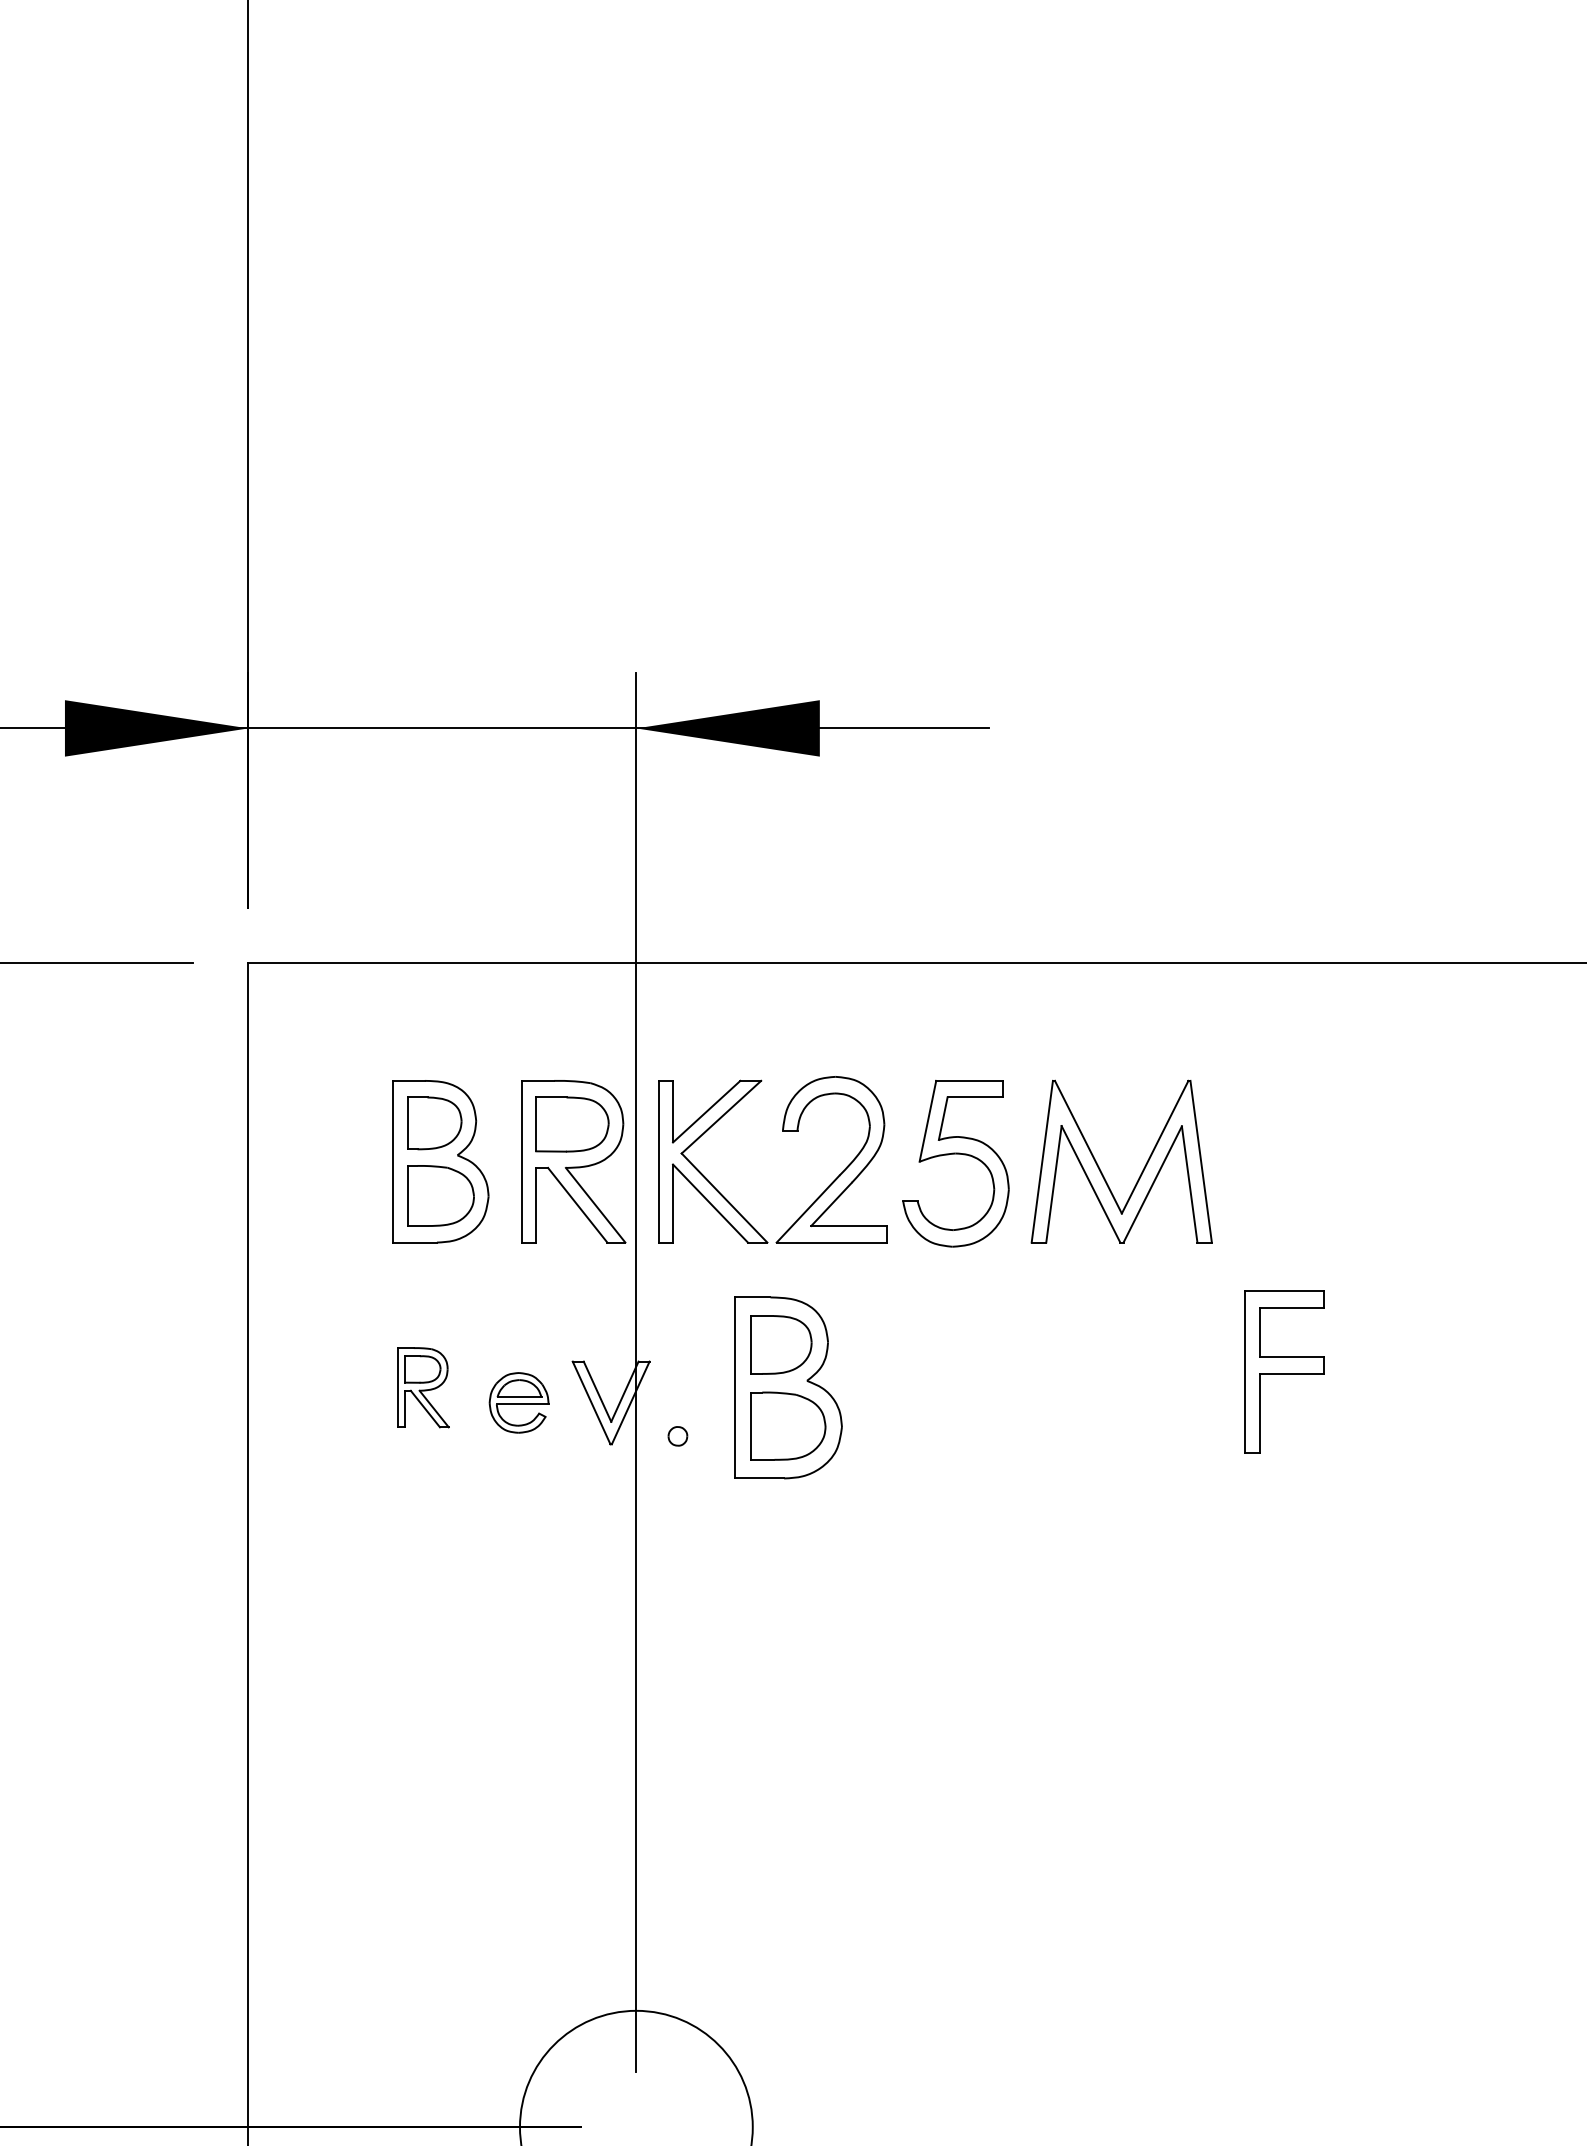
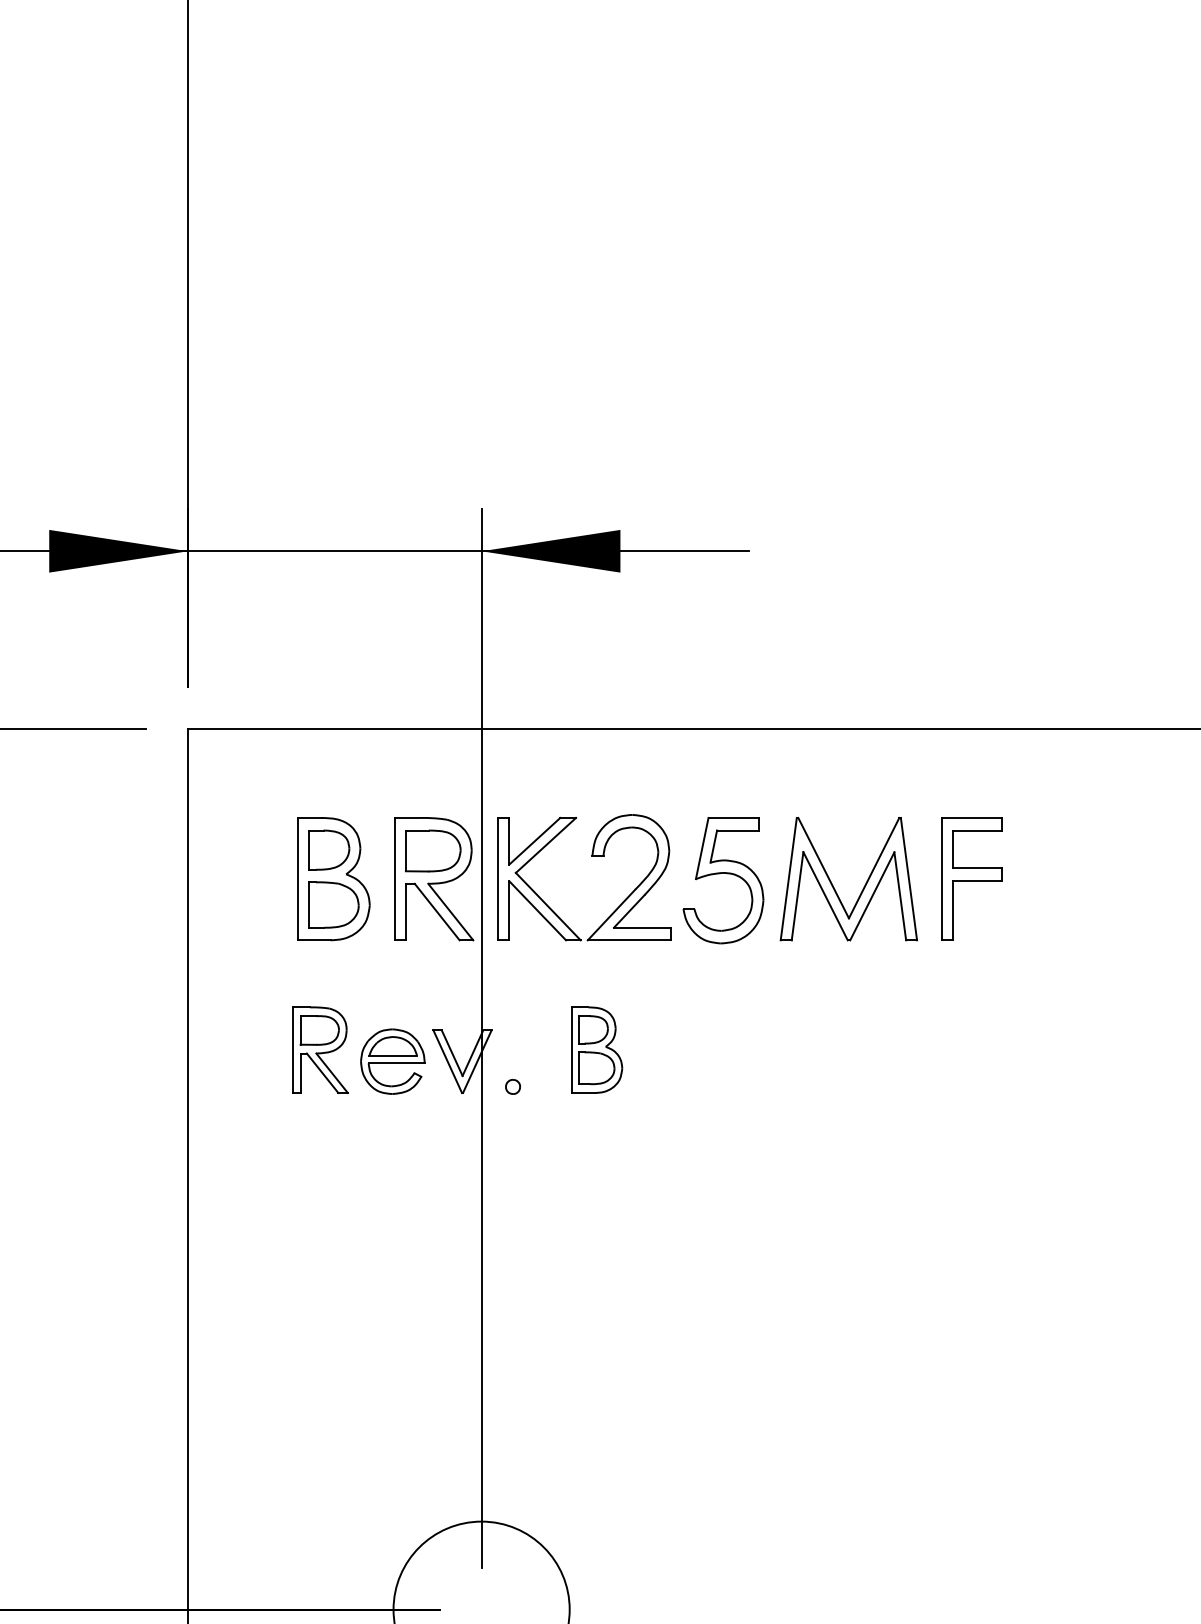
part: (1283, 1371) -> (971, 878), moved
part: (423, 1386) -> (320, 1049), size x1.43
part: (789, 1386) -> (597, 1049), size x0.62
part: (518, 1402) -> (392, 1061), size x1.43

